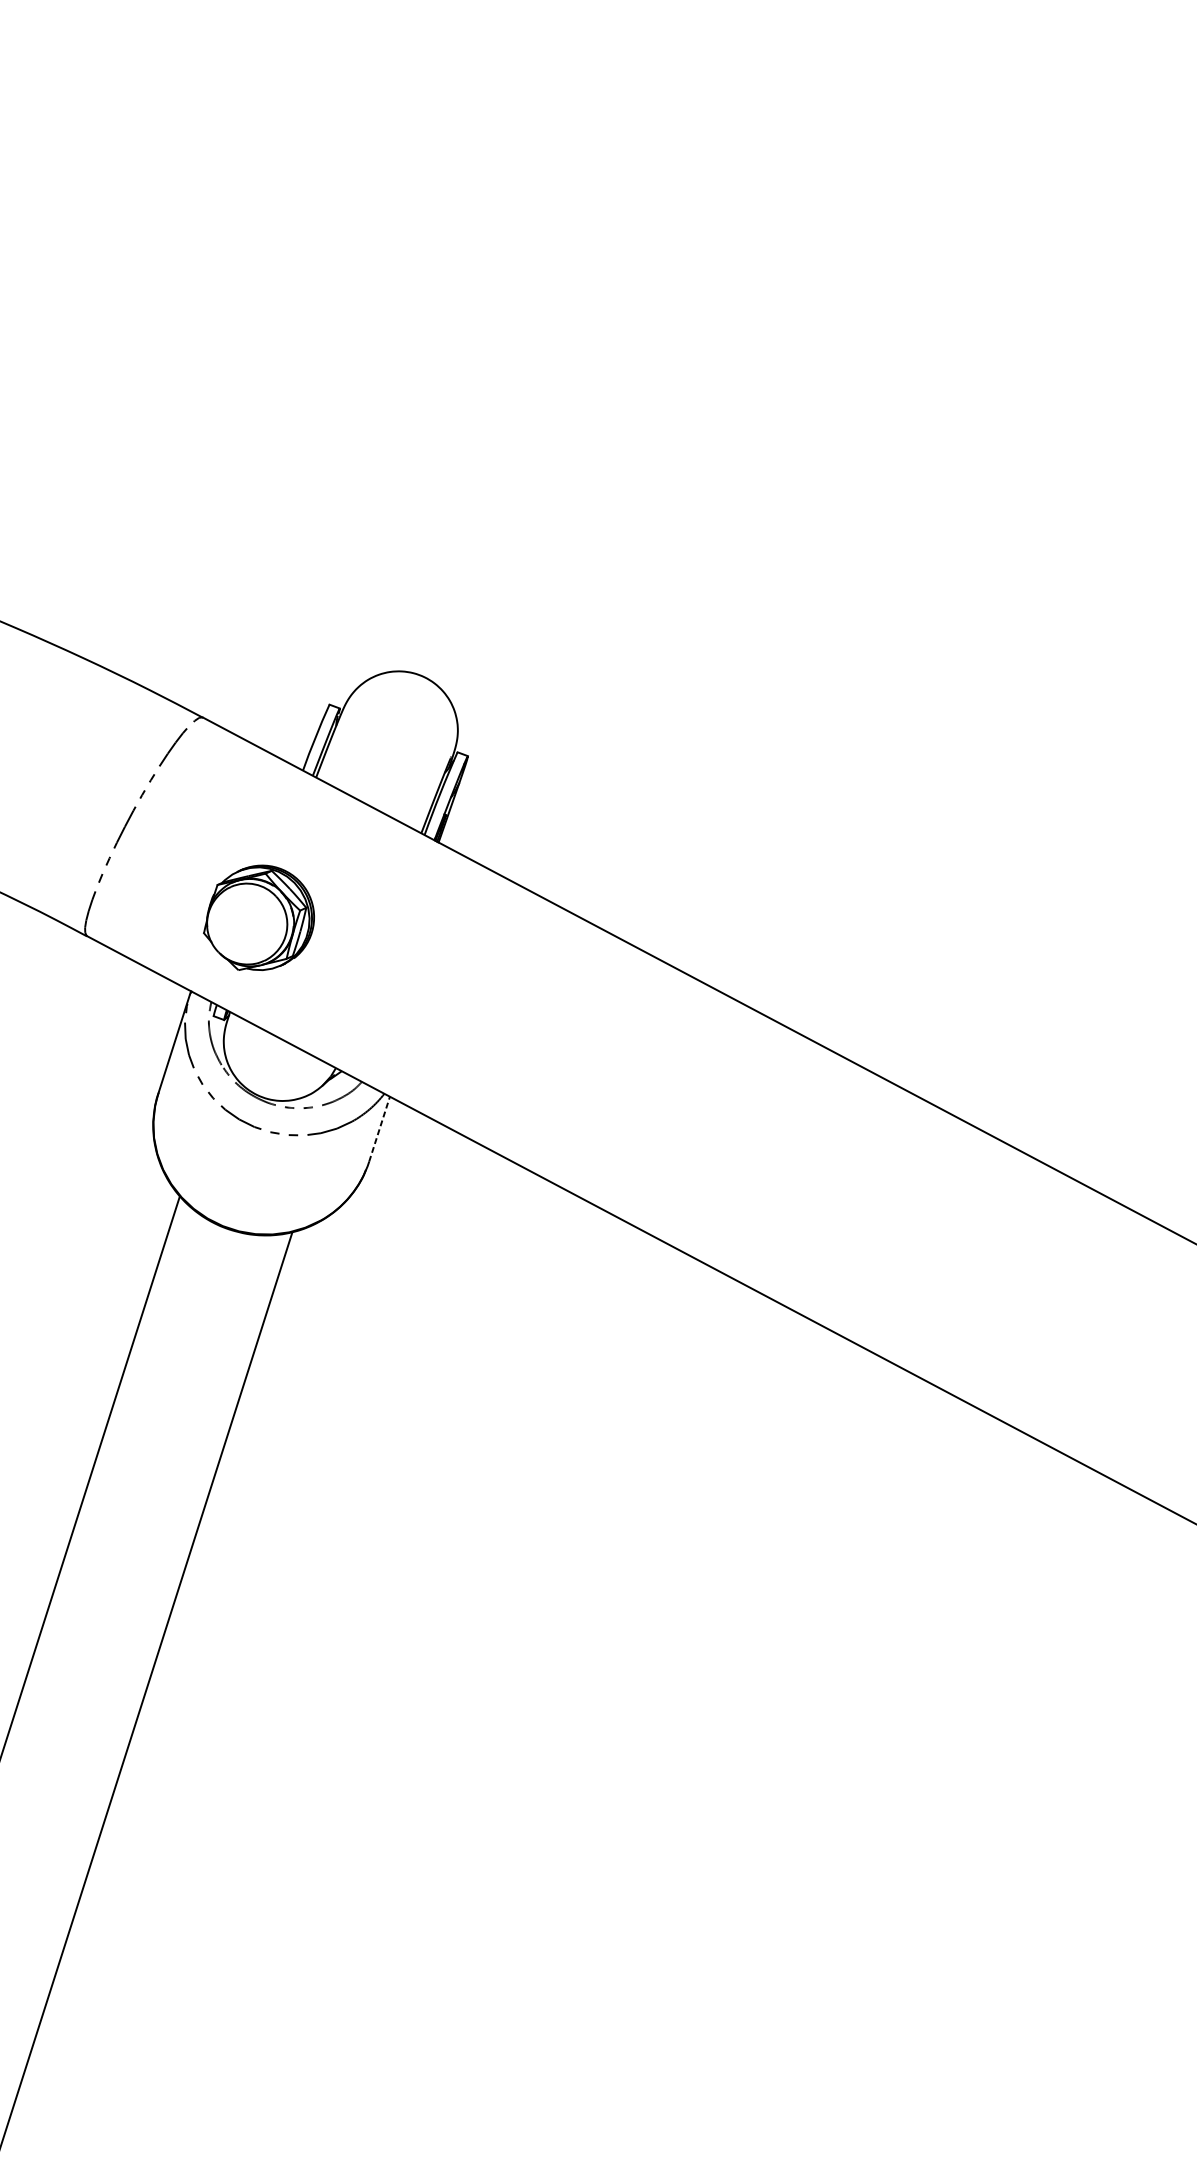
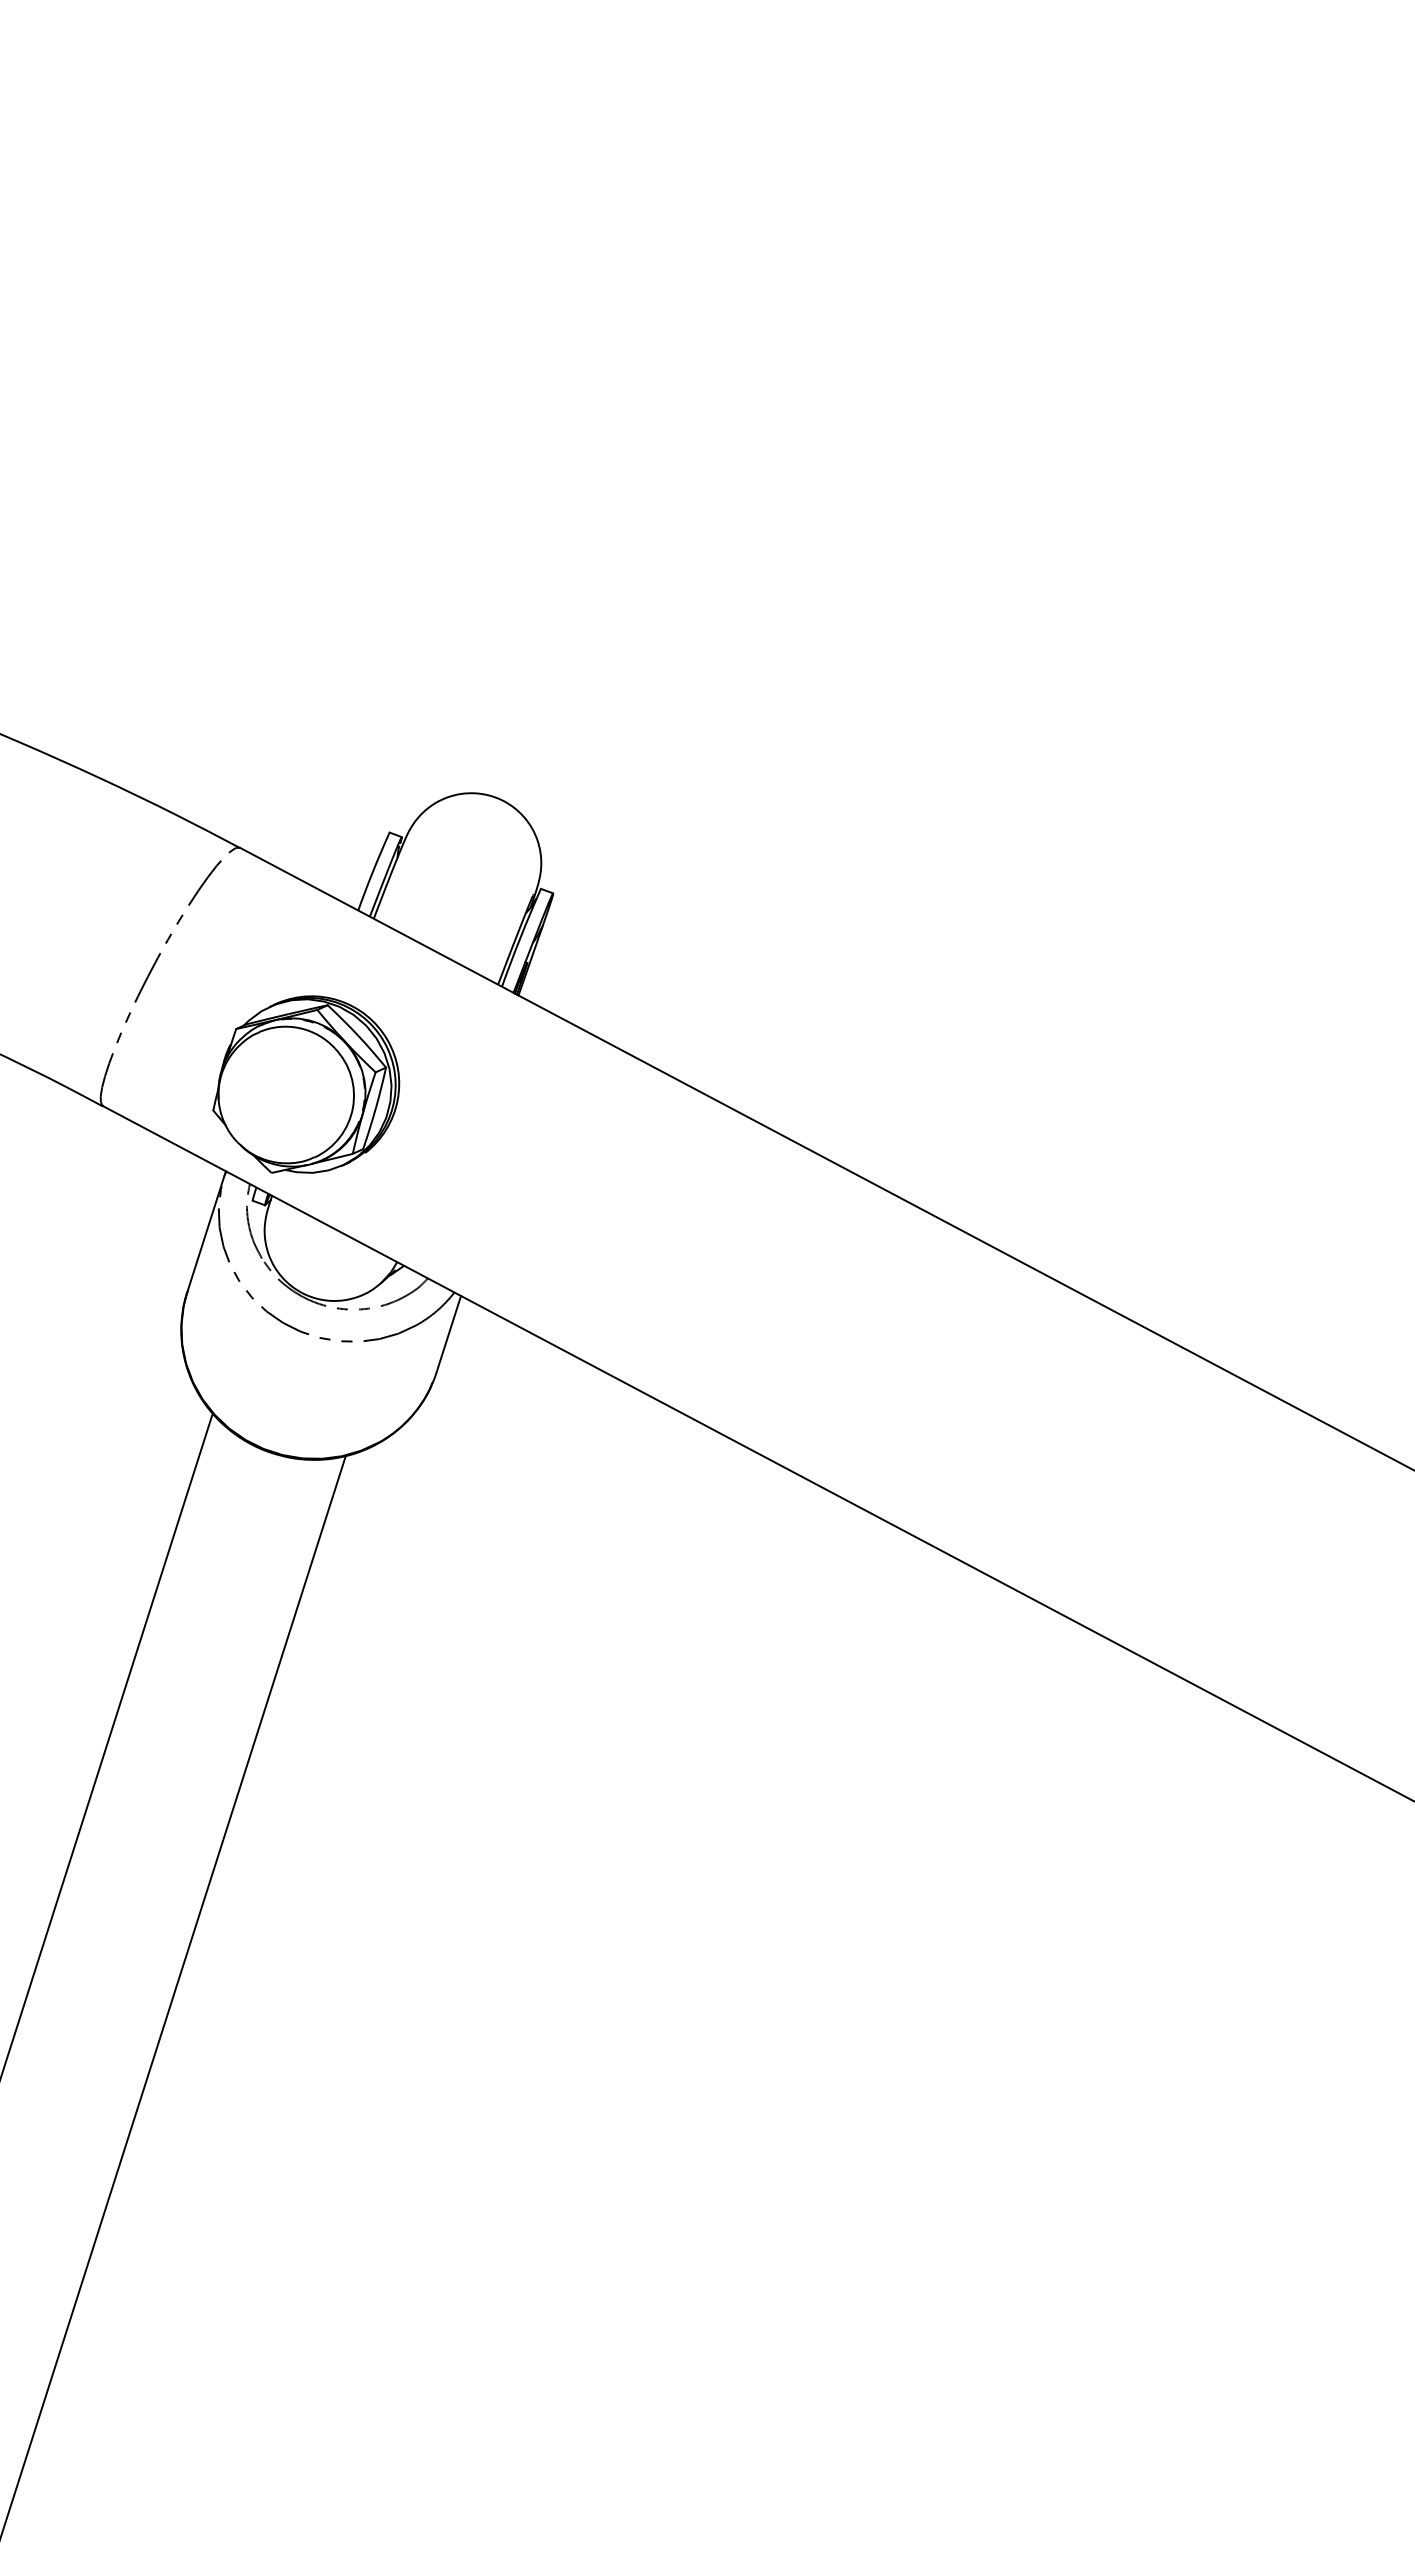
part: (259, 917) -> (306, 1084), size x1.43
line: (379, 1128) -> (448, 1333), dashed -> solid

